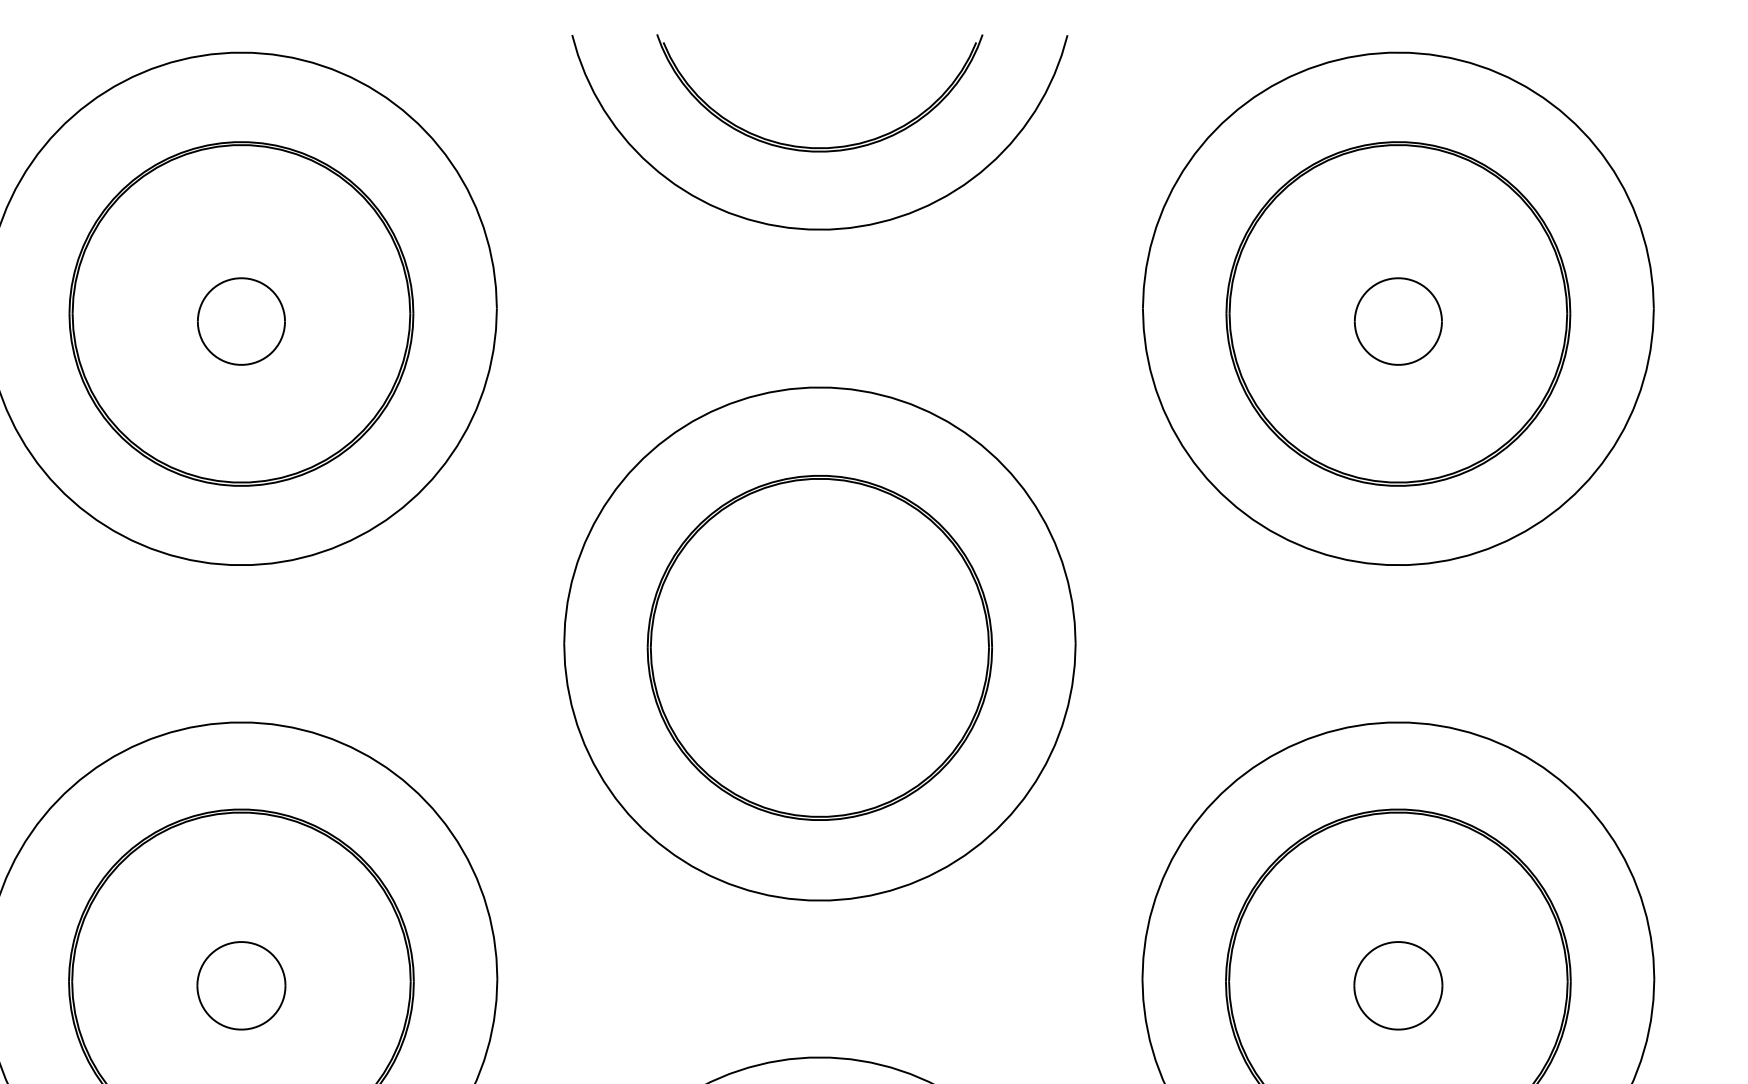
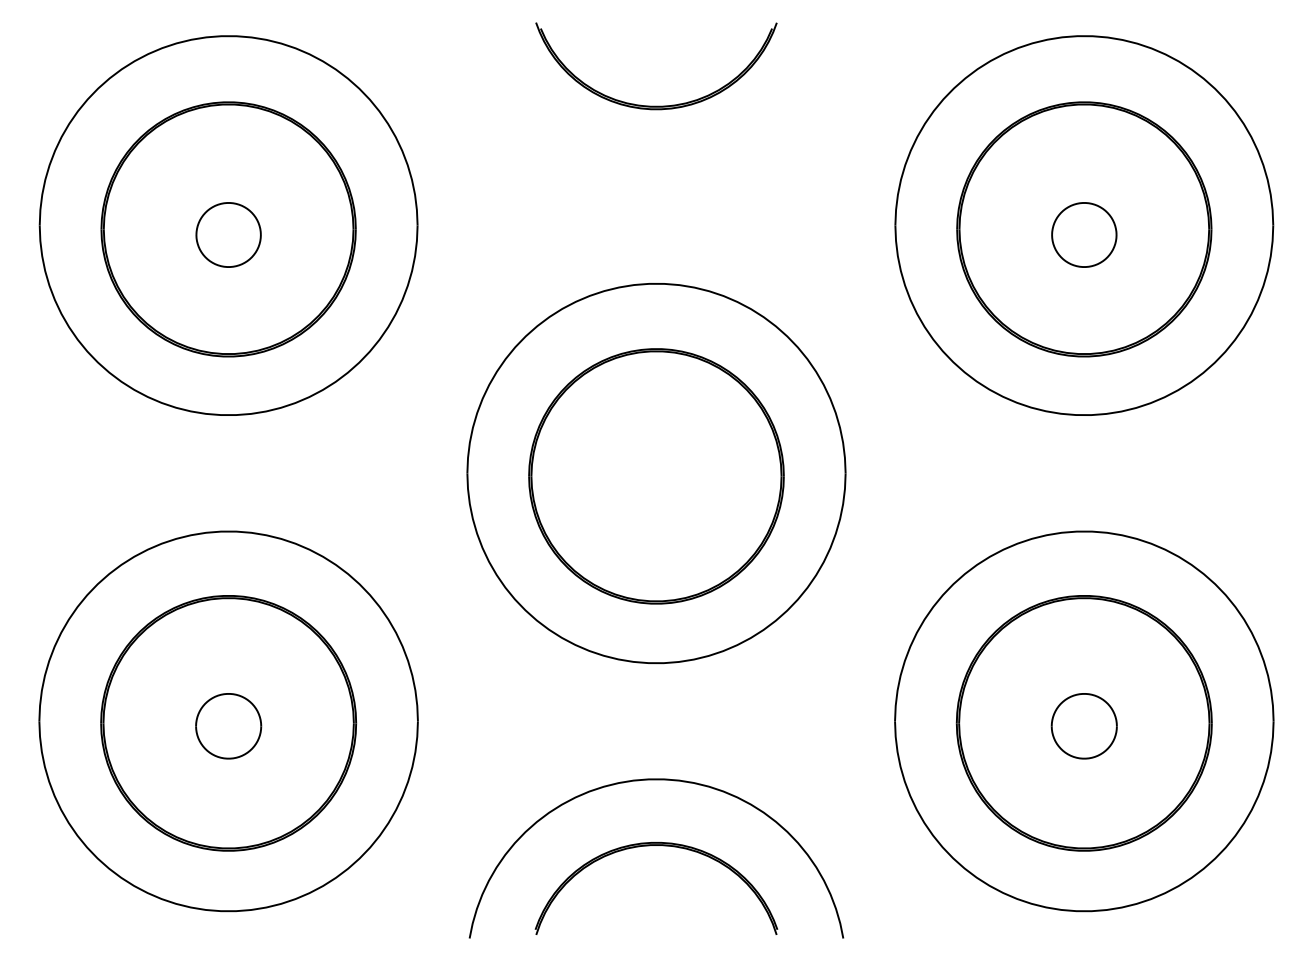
curve: (832, 227) -> (665, 165), removed

